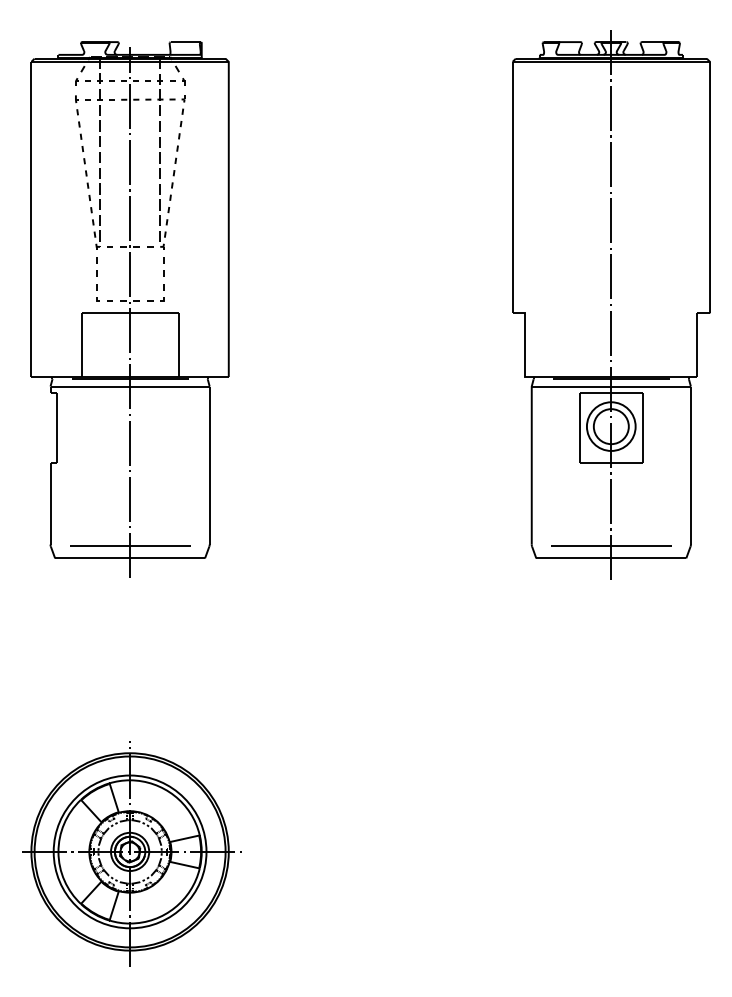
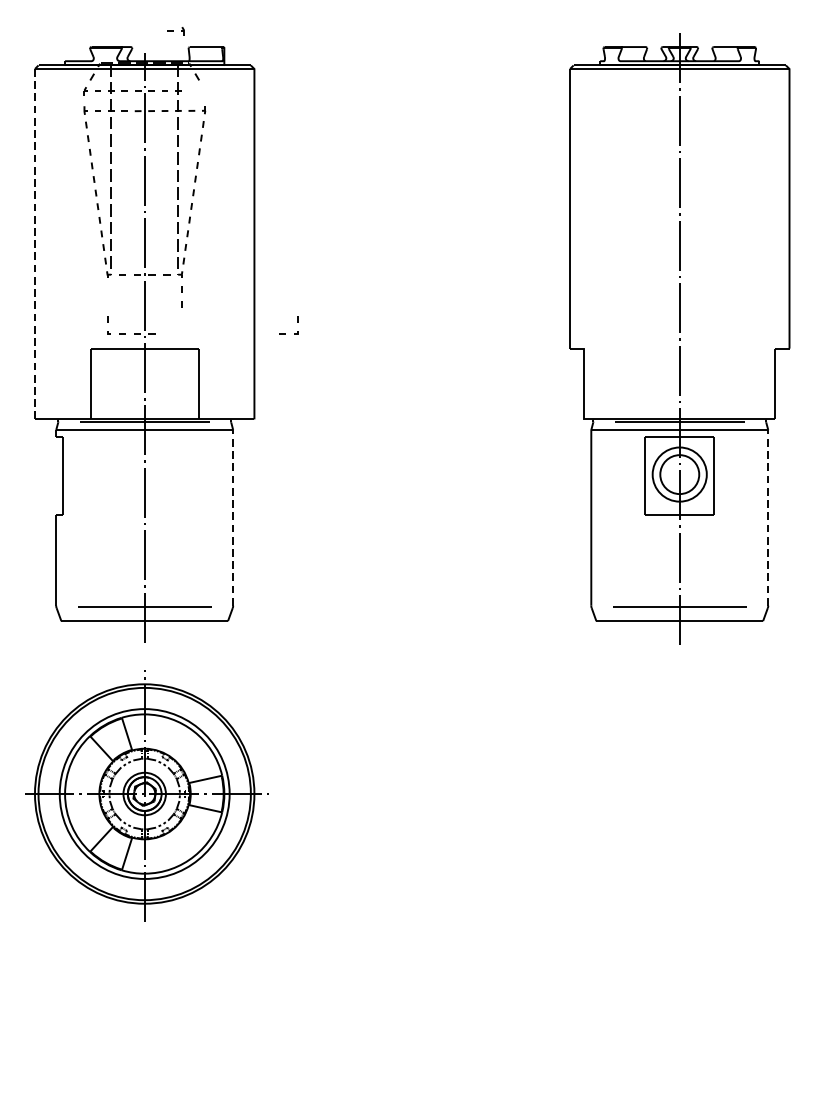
part: (177, 81) -> (176, 30), moved
line: (31, 219) -> (35, 244), solid -> dashed
line: (96, 263) -> (107, 293), removed
part: (163, 290) -> (297, 323), moved
line: (209, 465) -> (232, 517), solid -> dashed
line: (690, 465) -> (767, 517), solid -> dashed
part: (131, 853) -> (146, 795), moved

